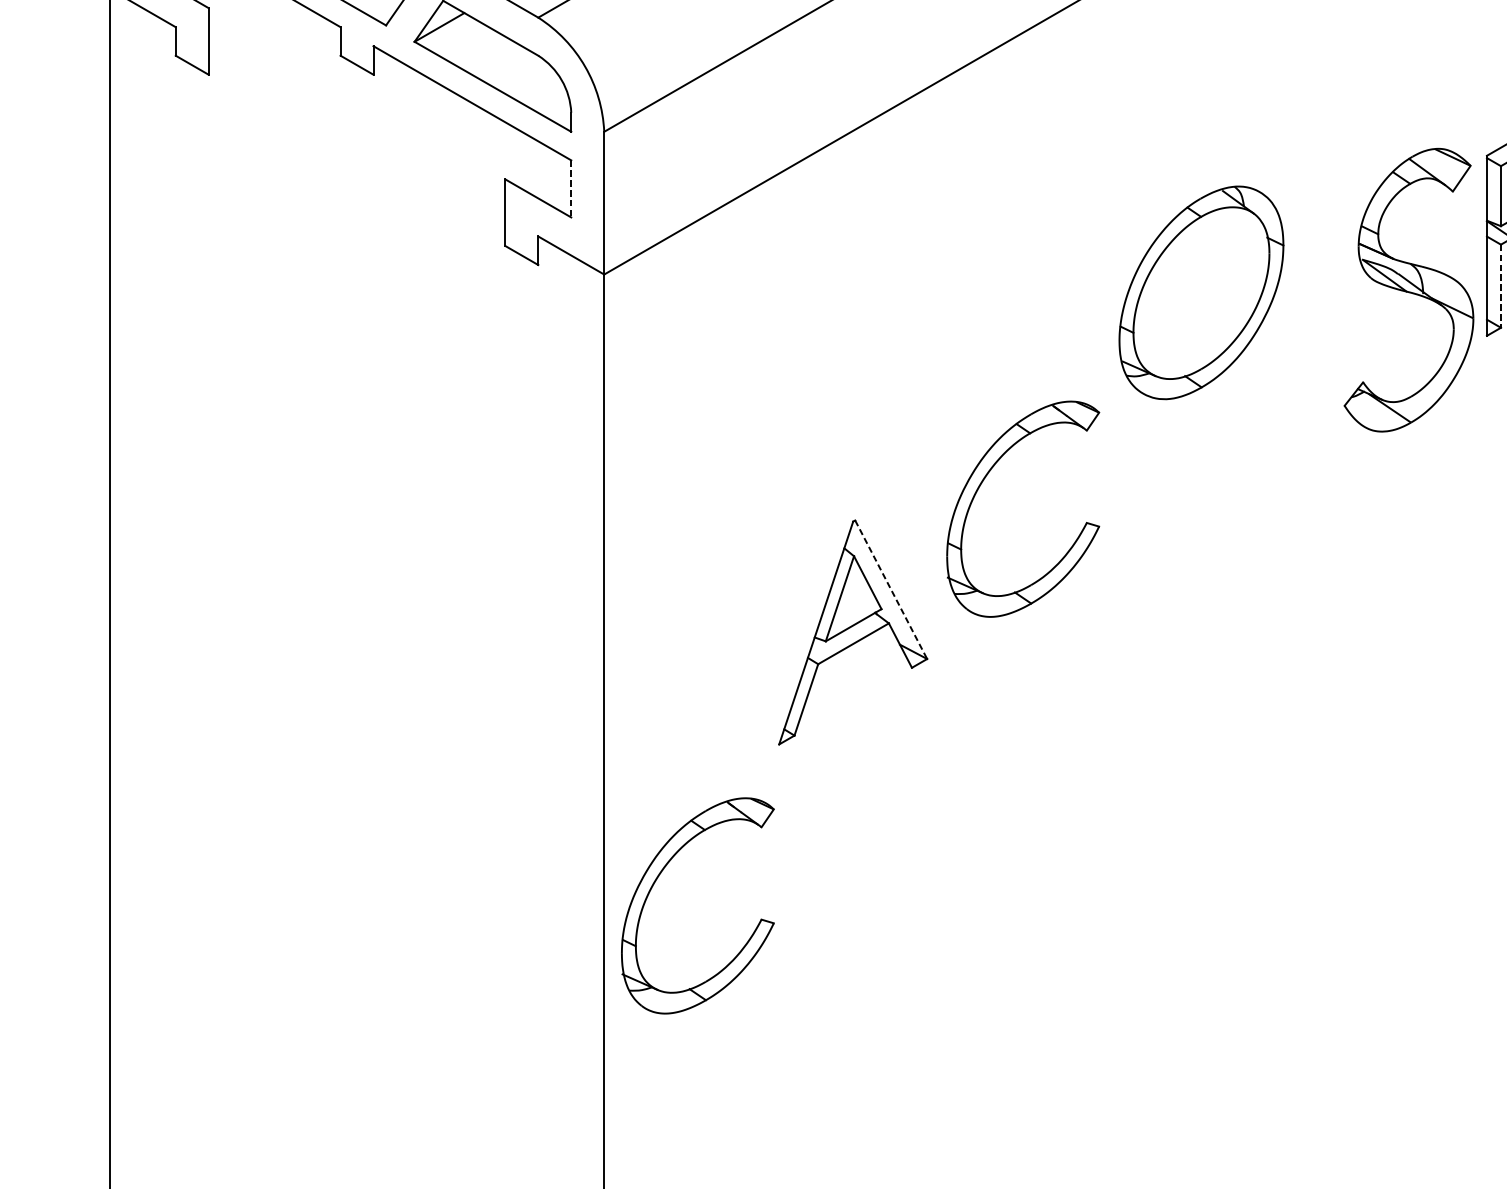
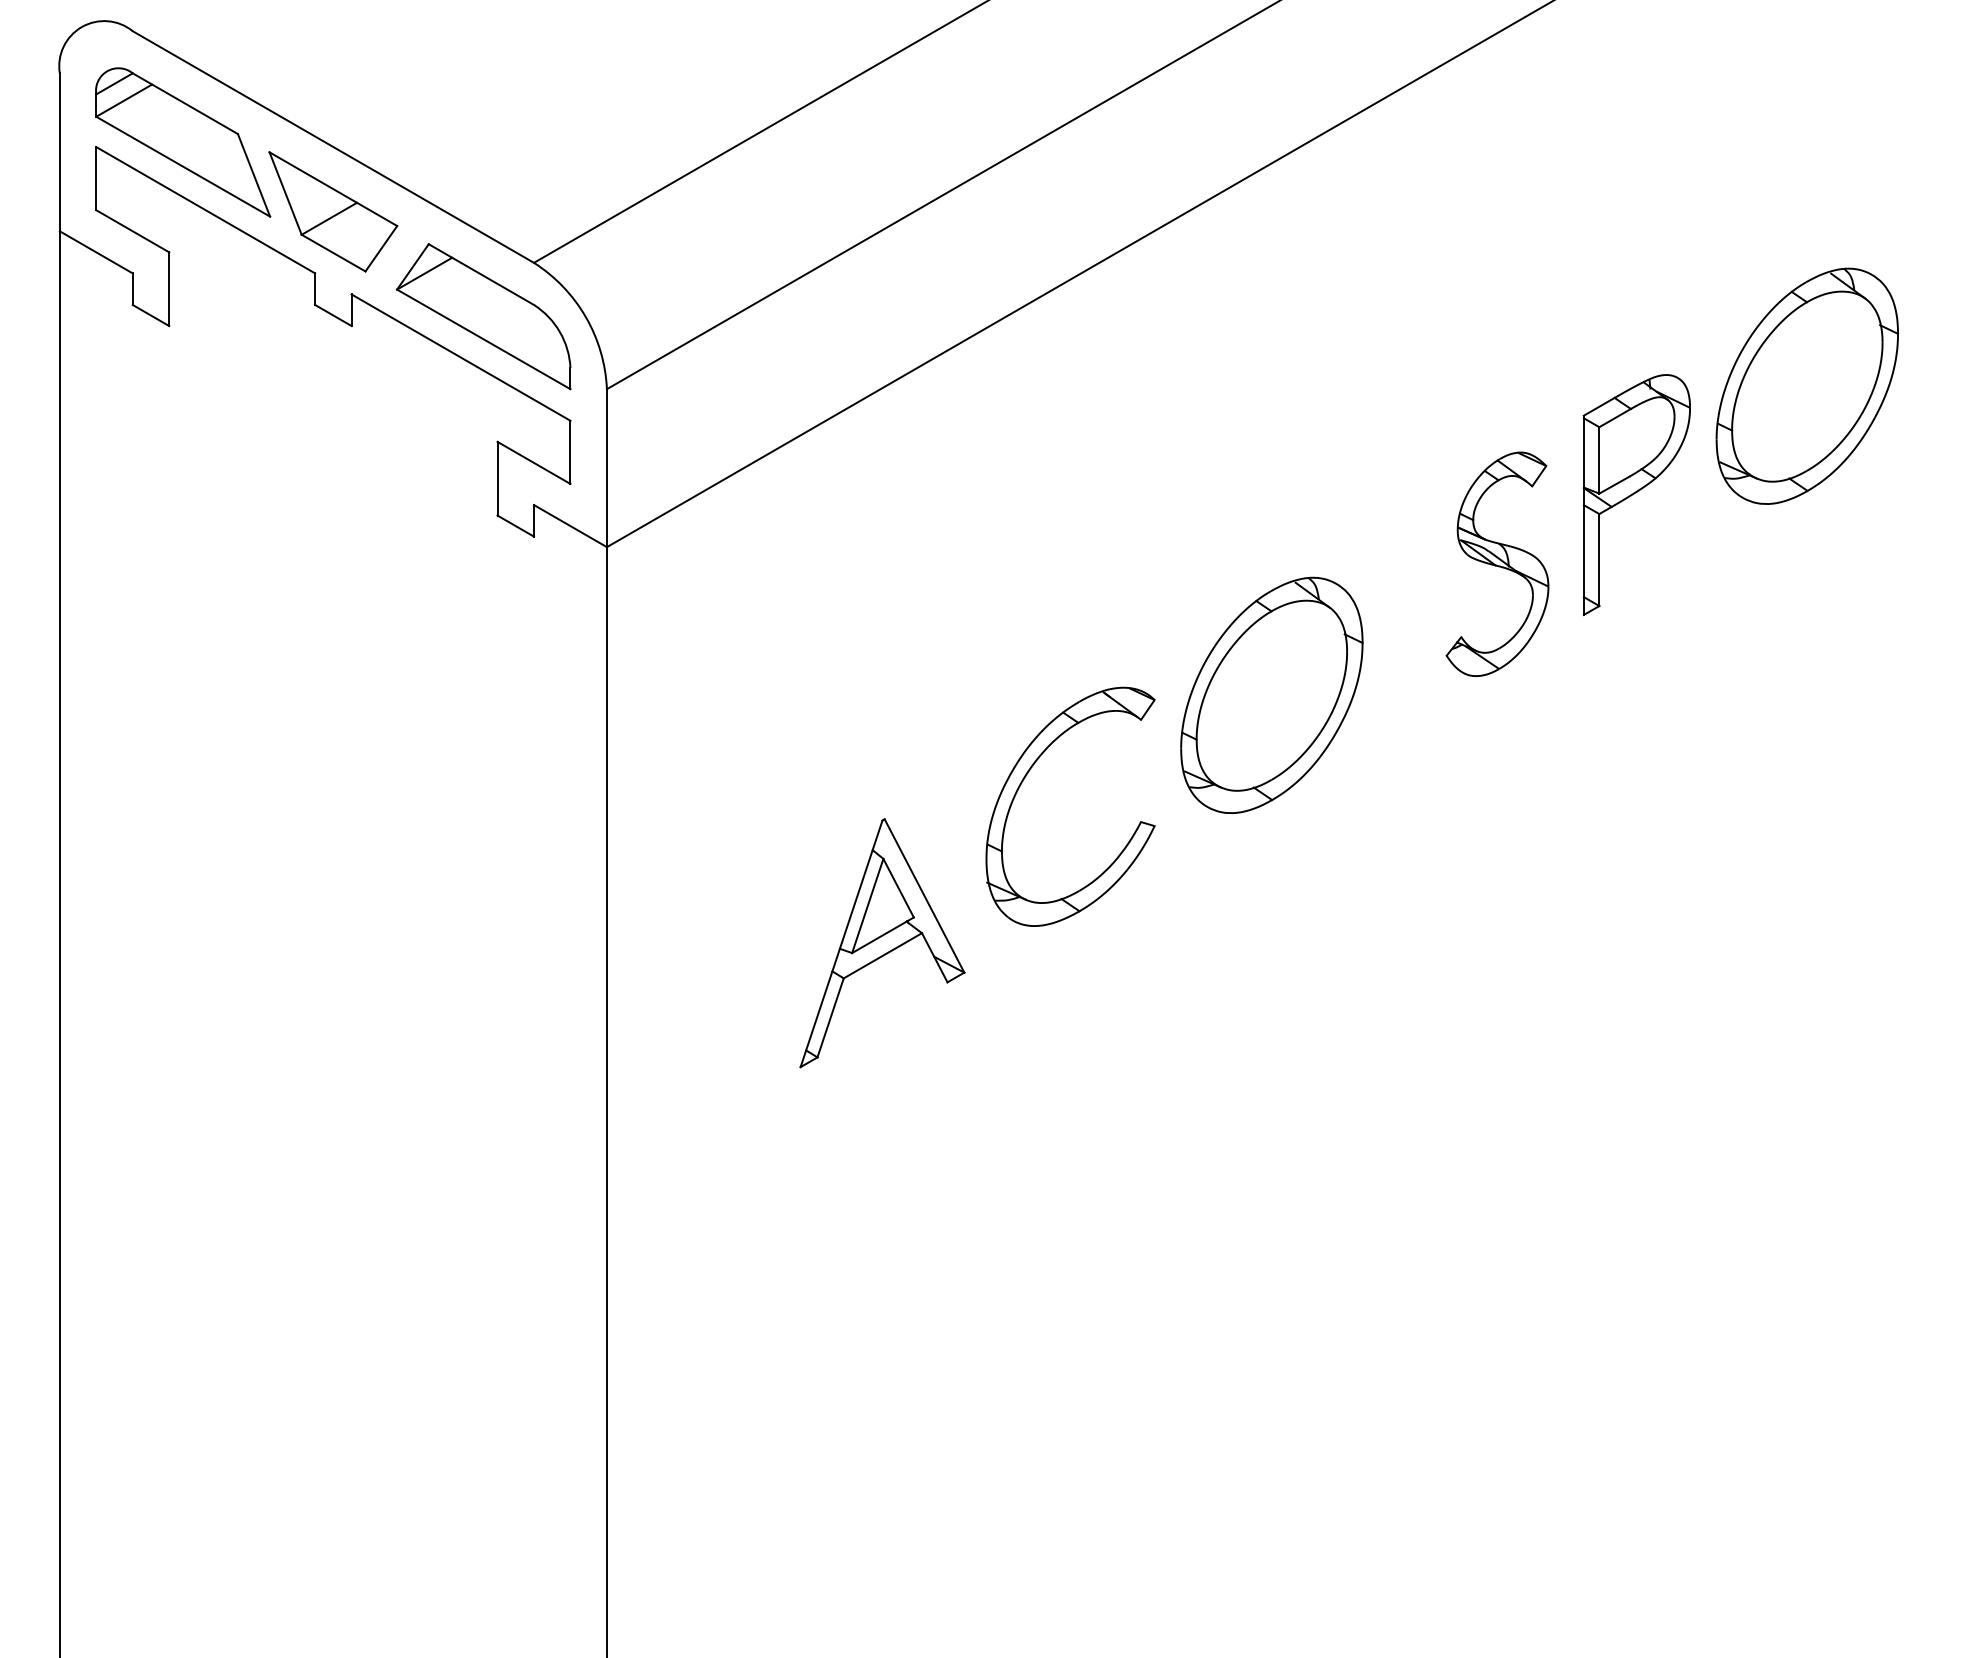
line: (571, 189) -> (570, 452), dashed -> solid
line: (1501, 286) -> (1599, 560), dashed -> solid
part: (1408, 289) -> (1497, 563), size x0.71
part: (1201, 292) -> (1271, 694), moved
line: (891, 590) -> (924, 896), dashed -> solid
part: (654, 884) -> (662, 1222), removed

